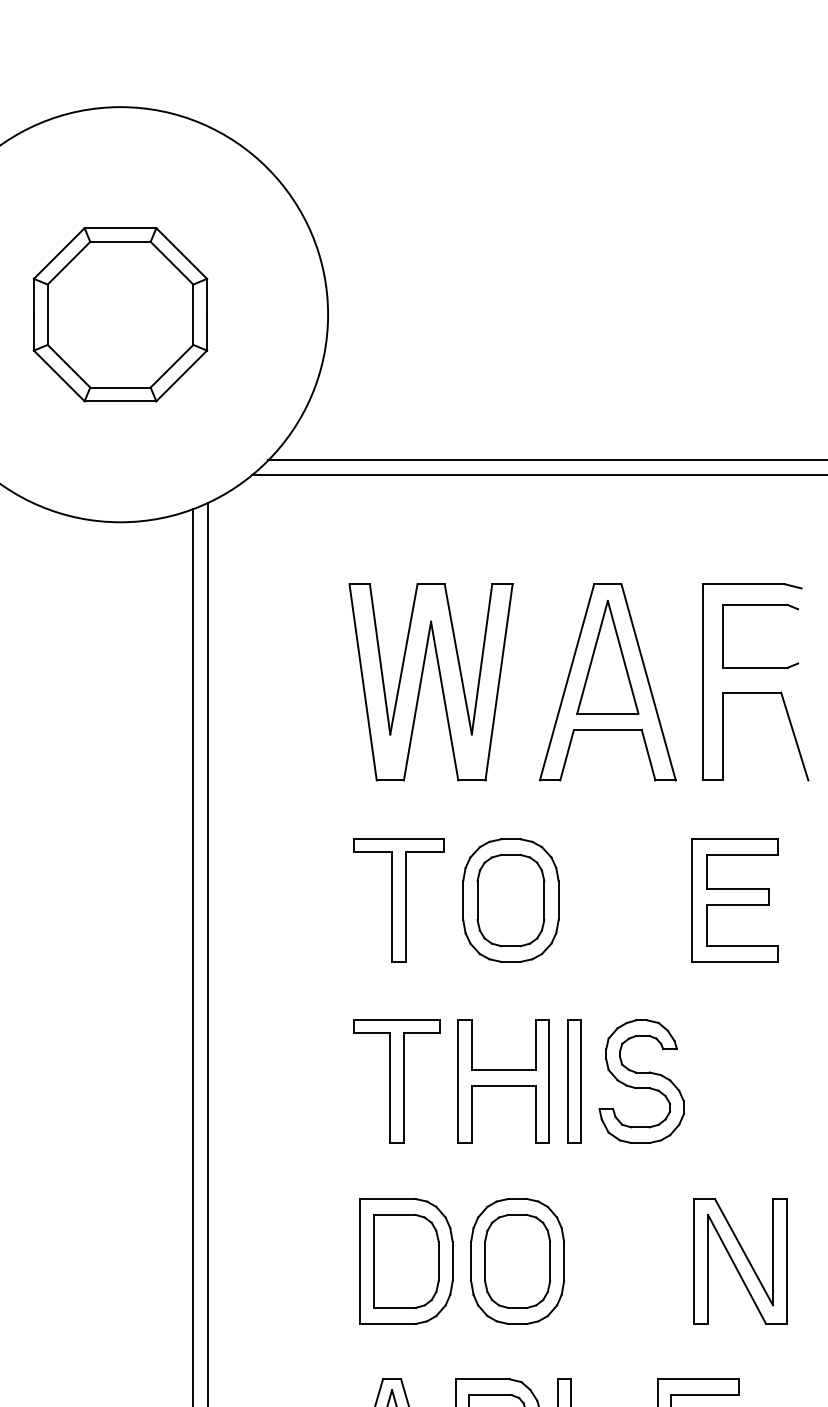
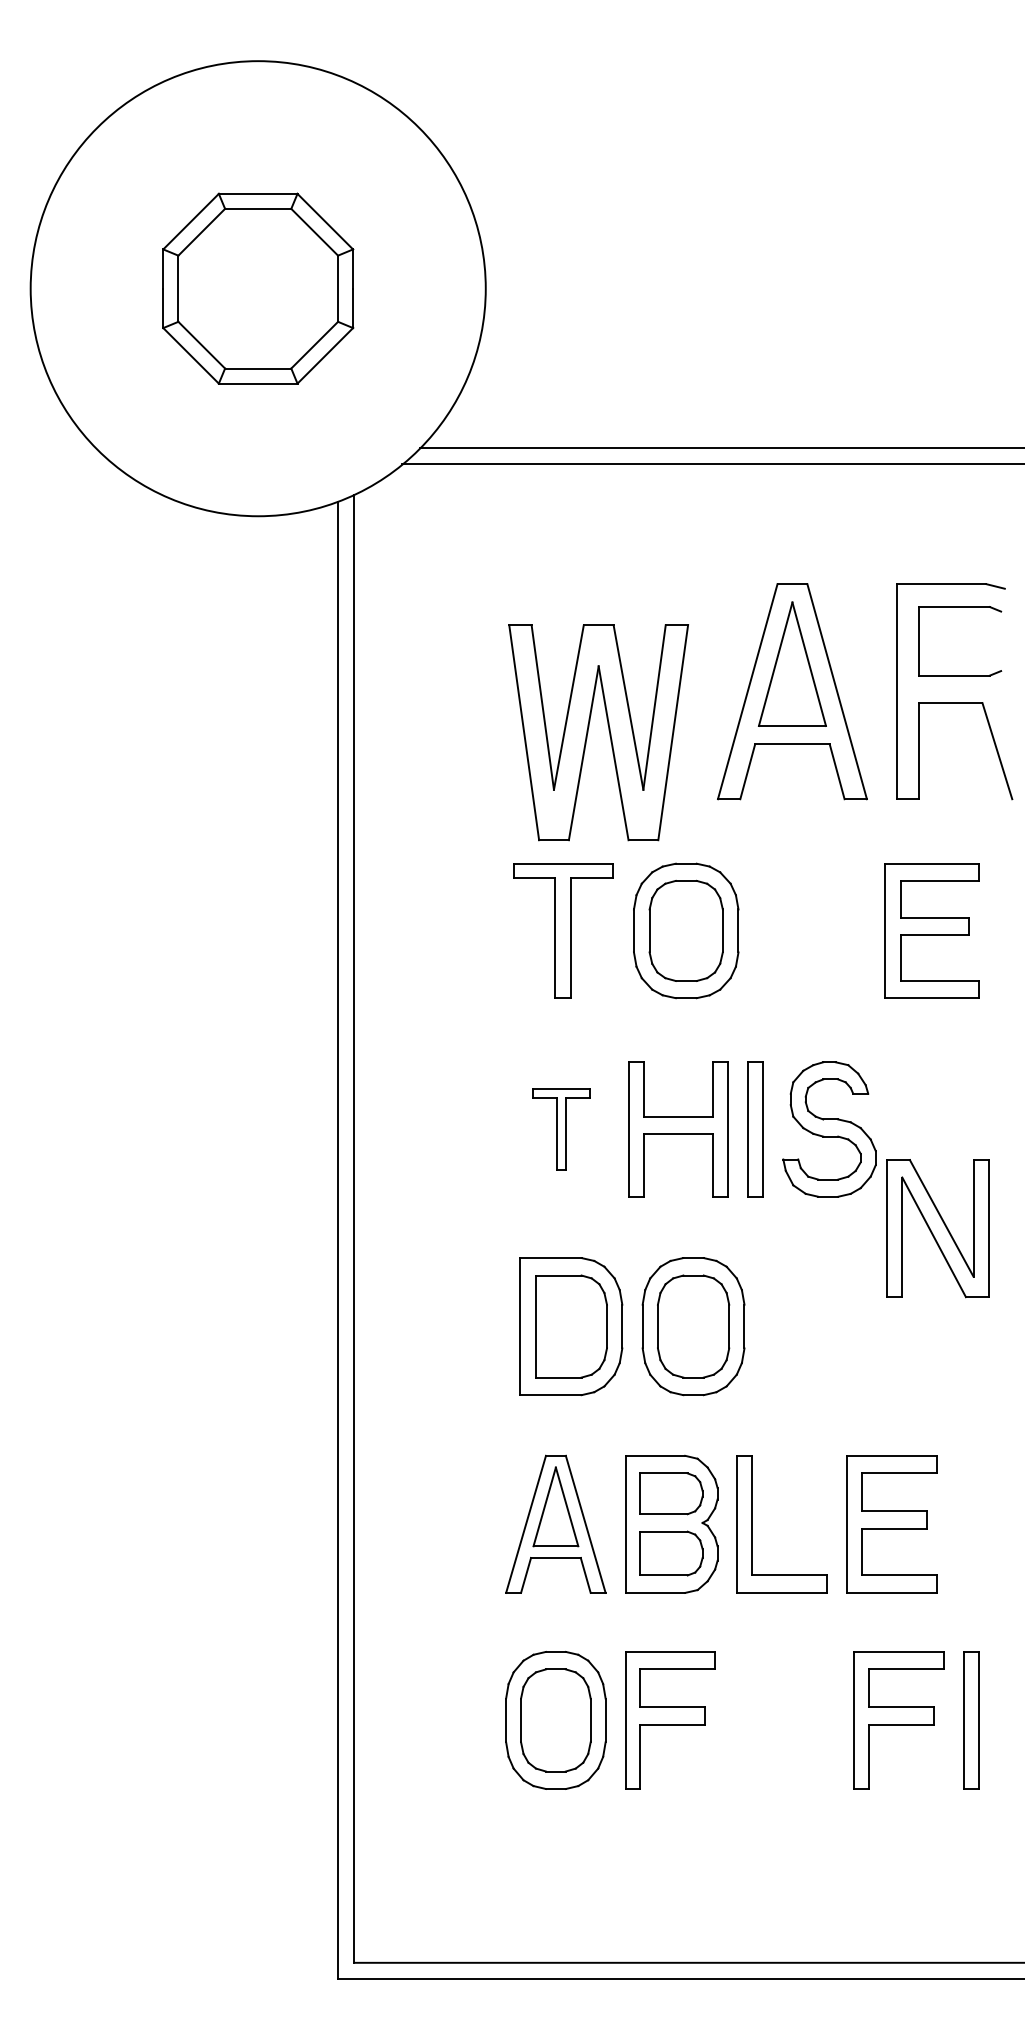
part: (421, 682) -> (588, 732), moved
part: (397, 1081) -> (561, 1129), size x0.6
part: (740, 1261) -> (937, 1228), moved

